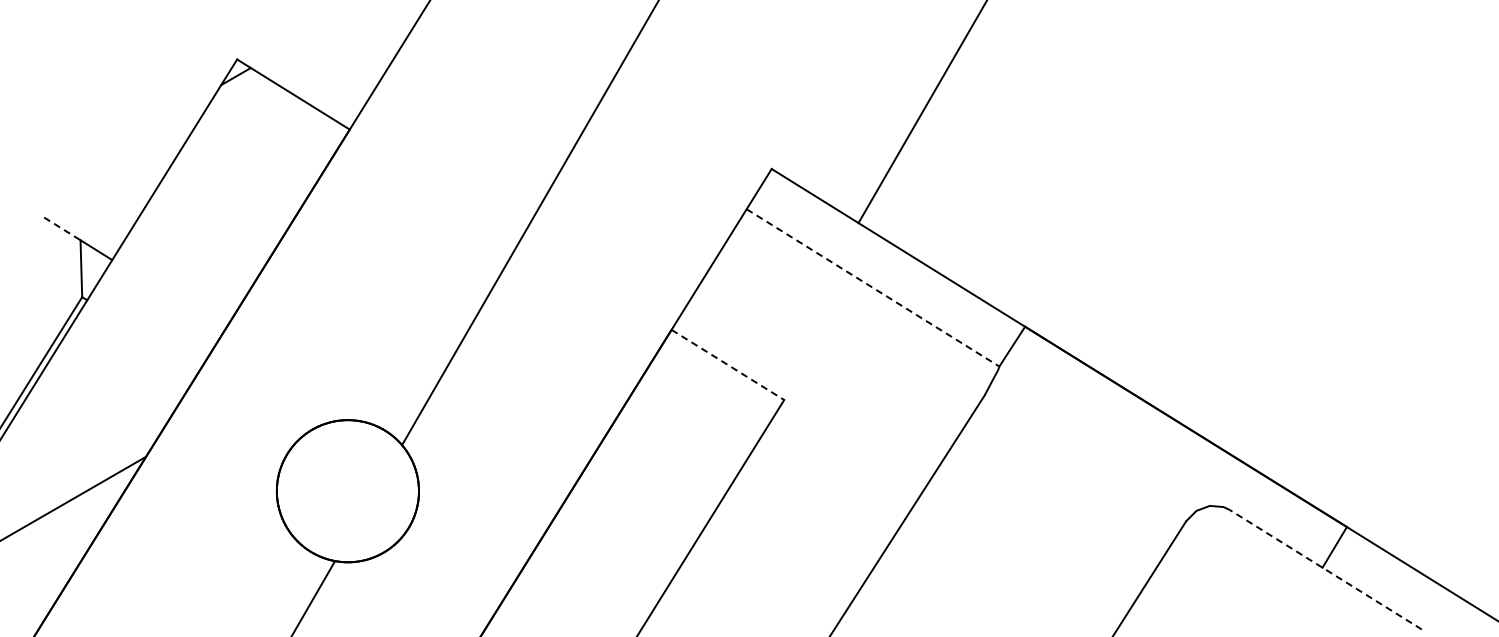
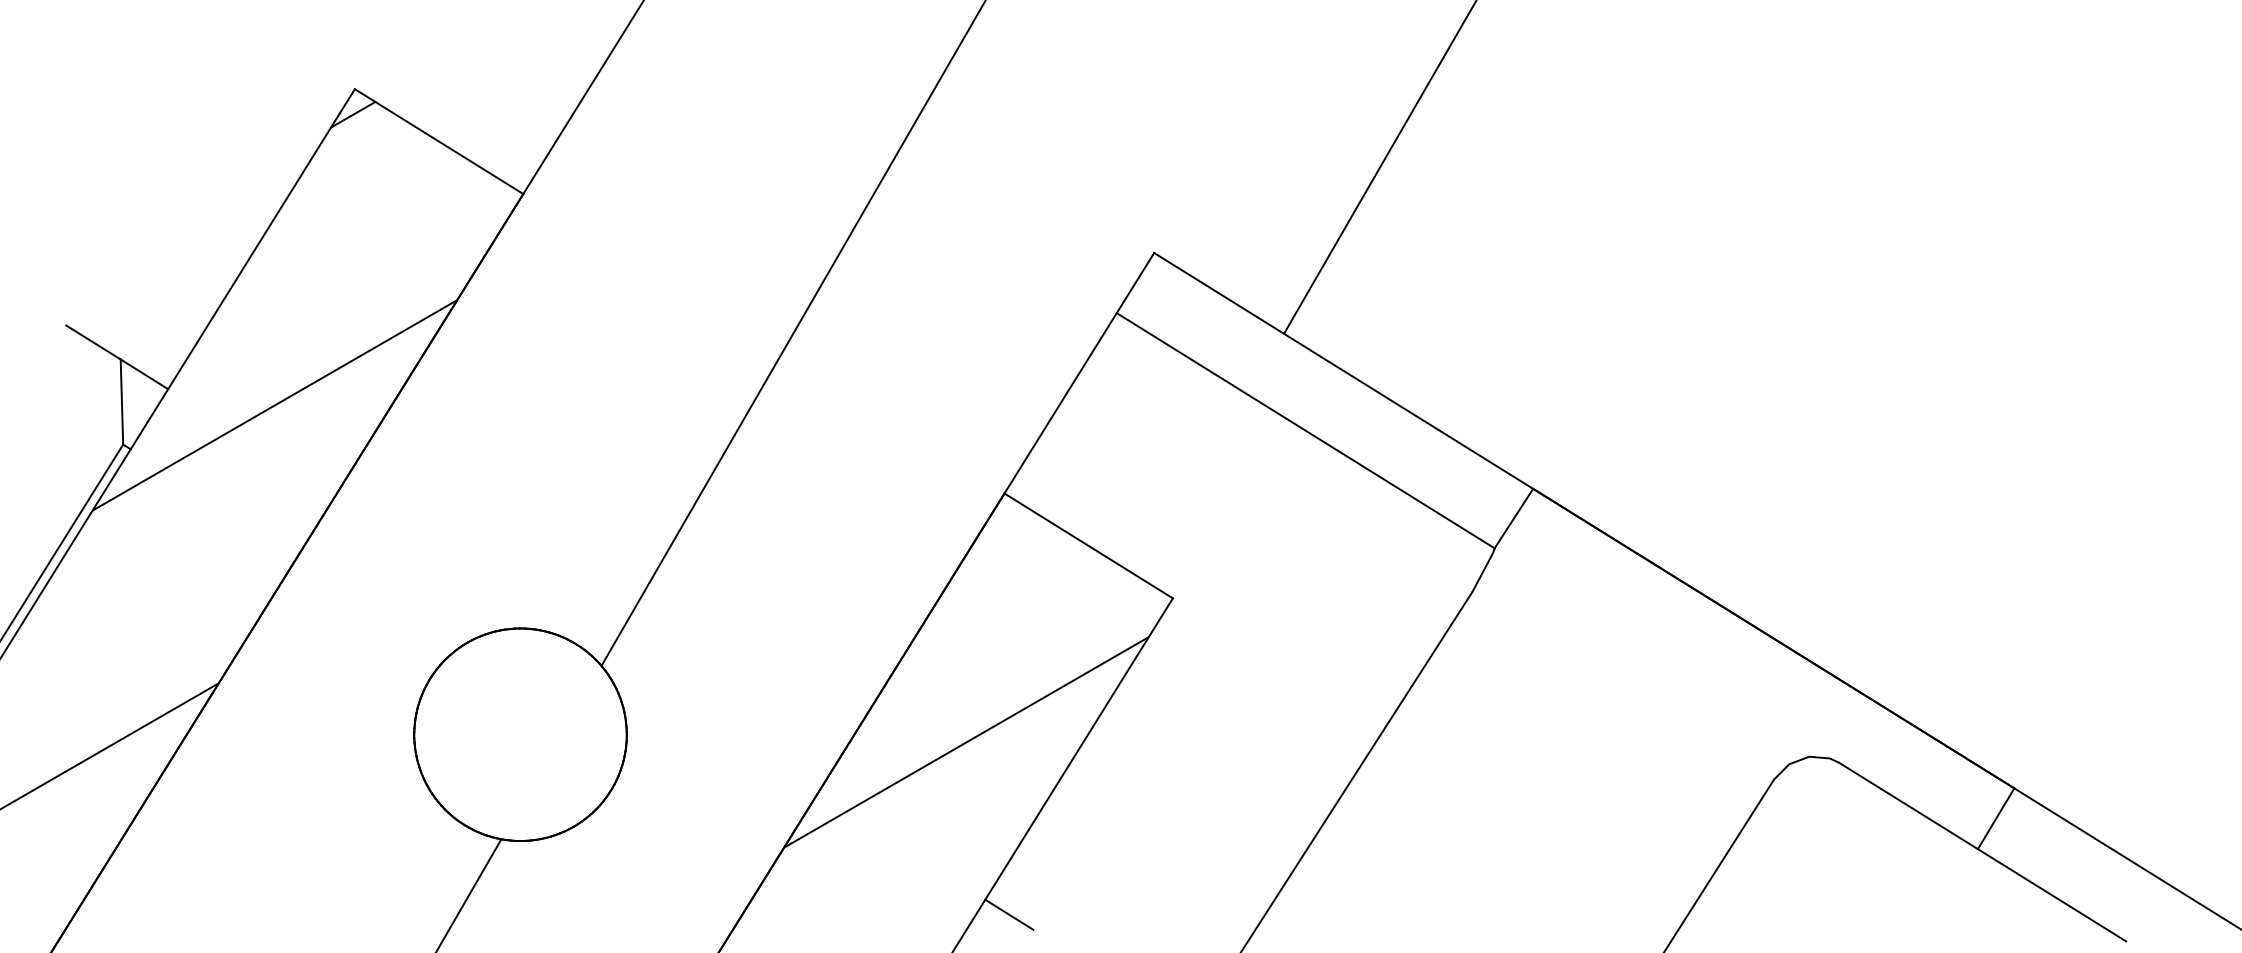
line: (62, 229) -> (93, 343), dashed -> solid
line: (183, 270) -> (274, 404), added
line: (873, 287) -> (1306, 430), dashed -> solid
line: (728, 365) -> (1089, 546), dashed -> solid
line: (646, 495) -> (966, 741), added
line: (1325, 569) -> (1982, 851), dashed -> solid
line: (674, 611) -> (1008, 914), added

